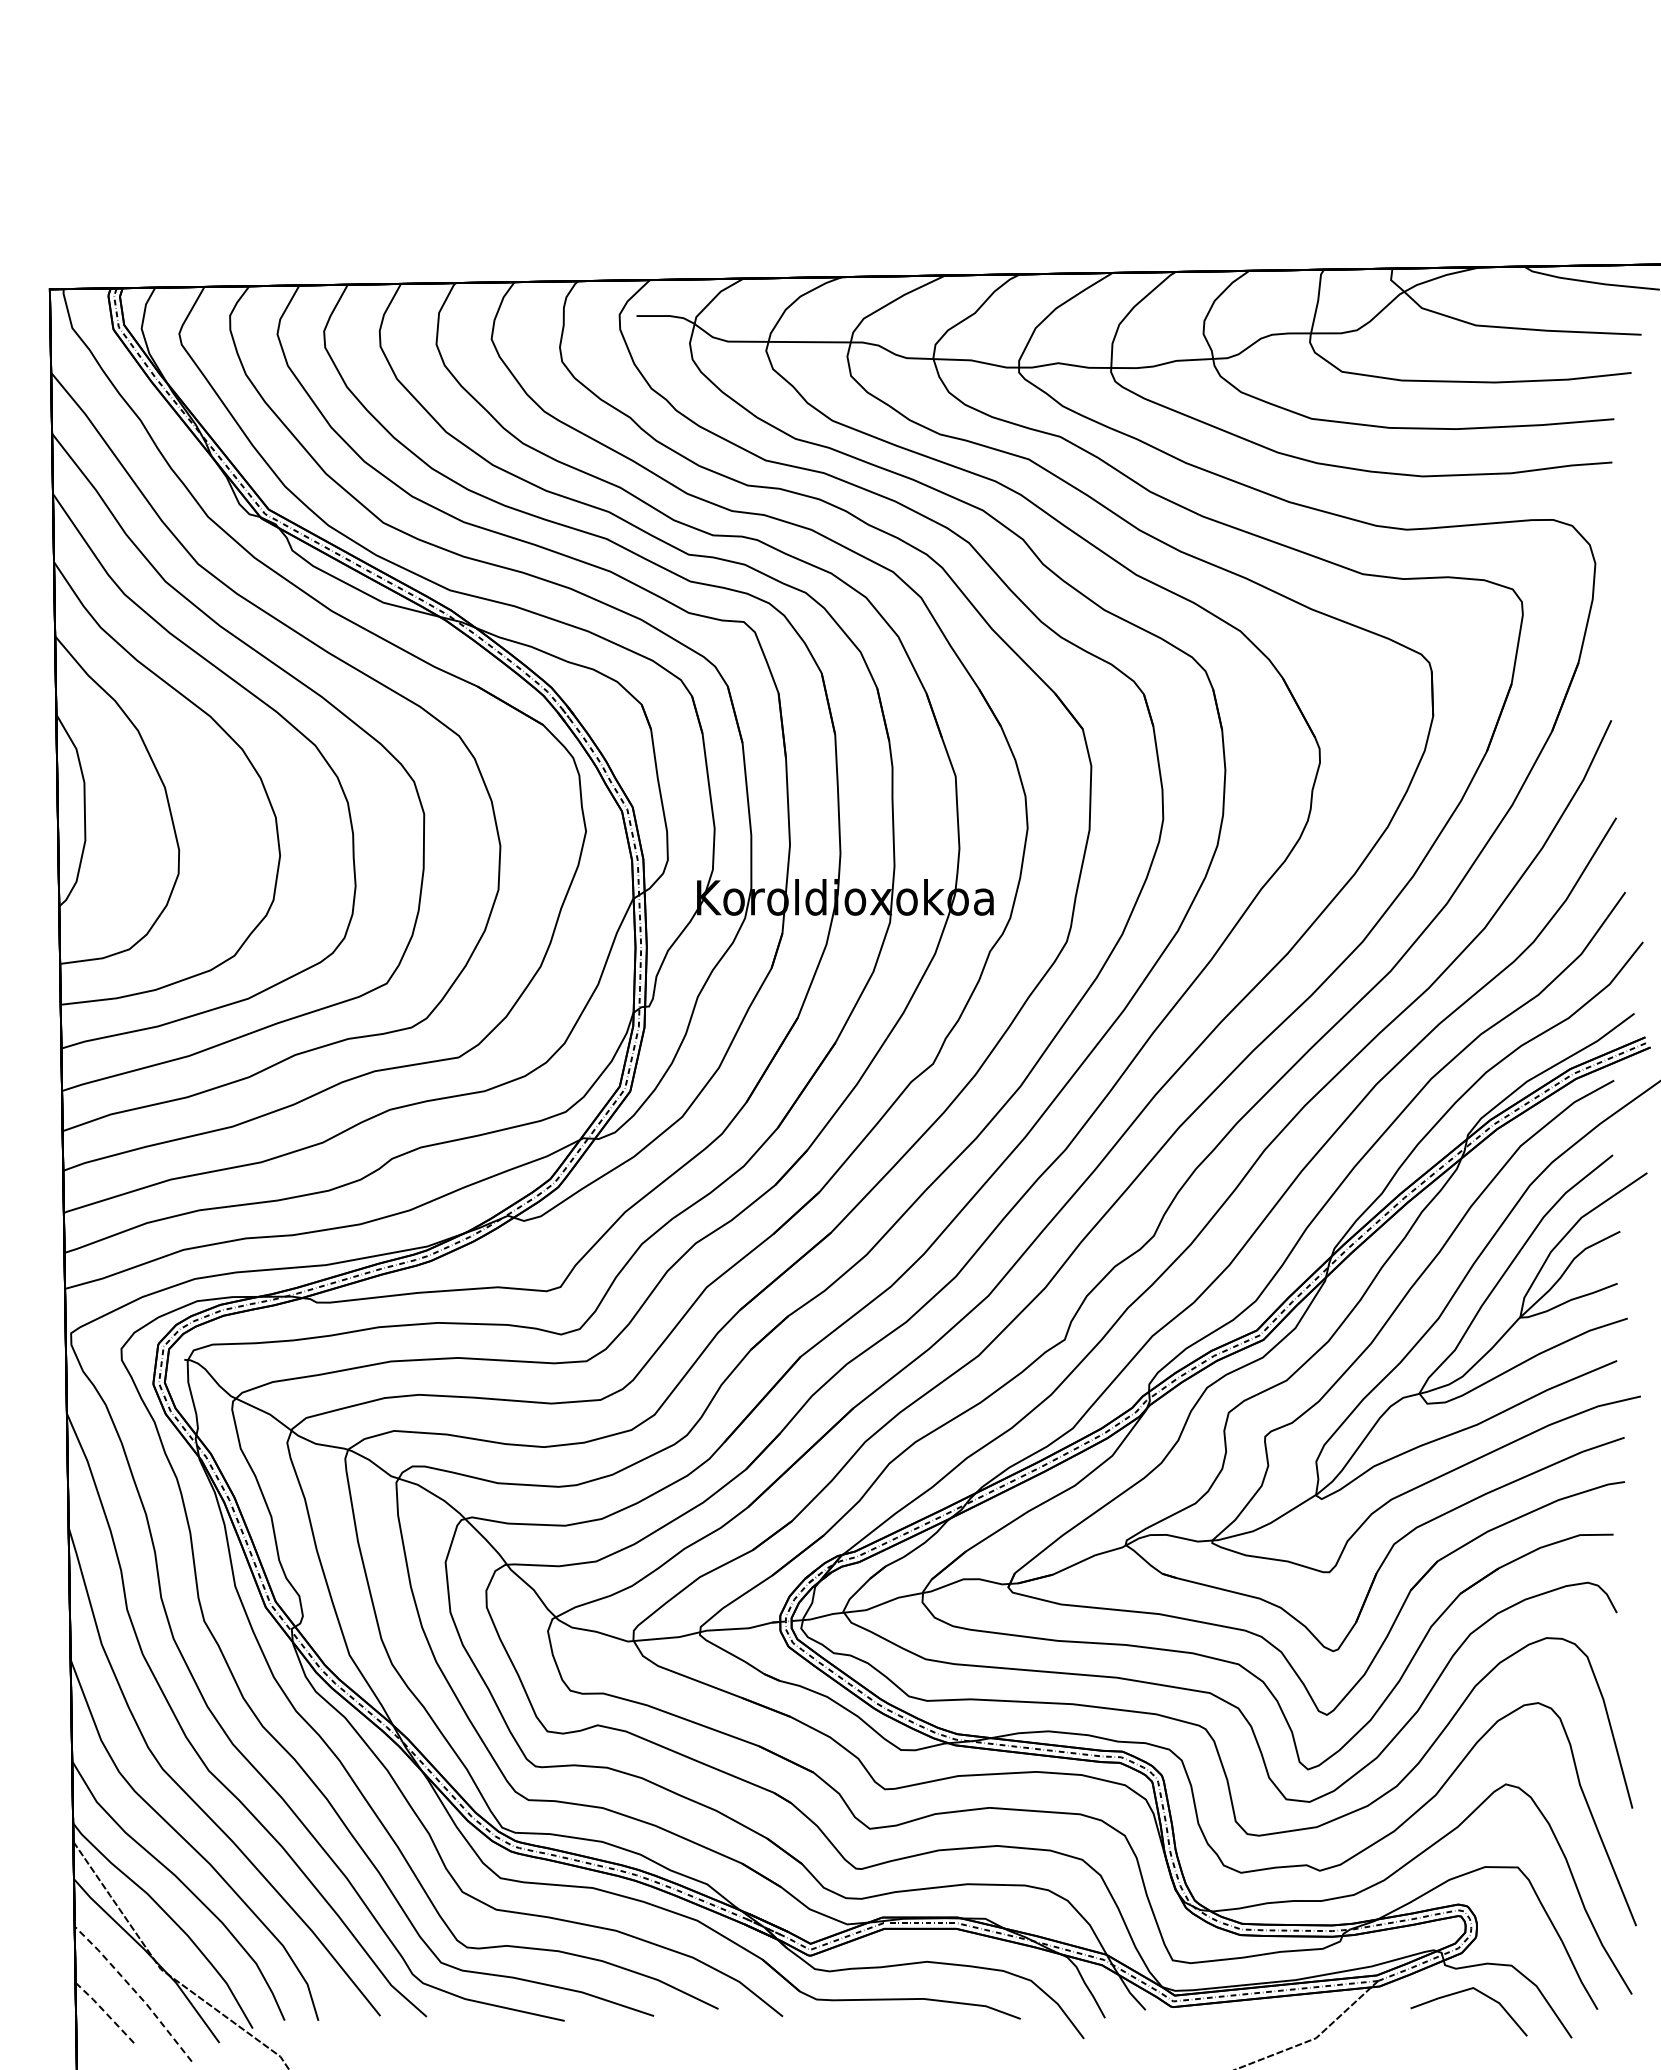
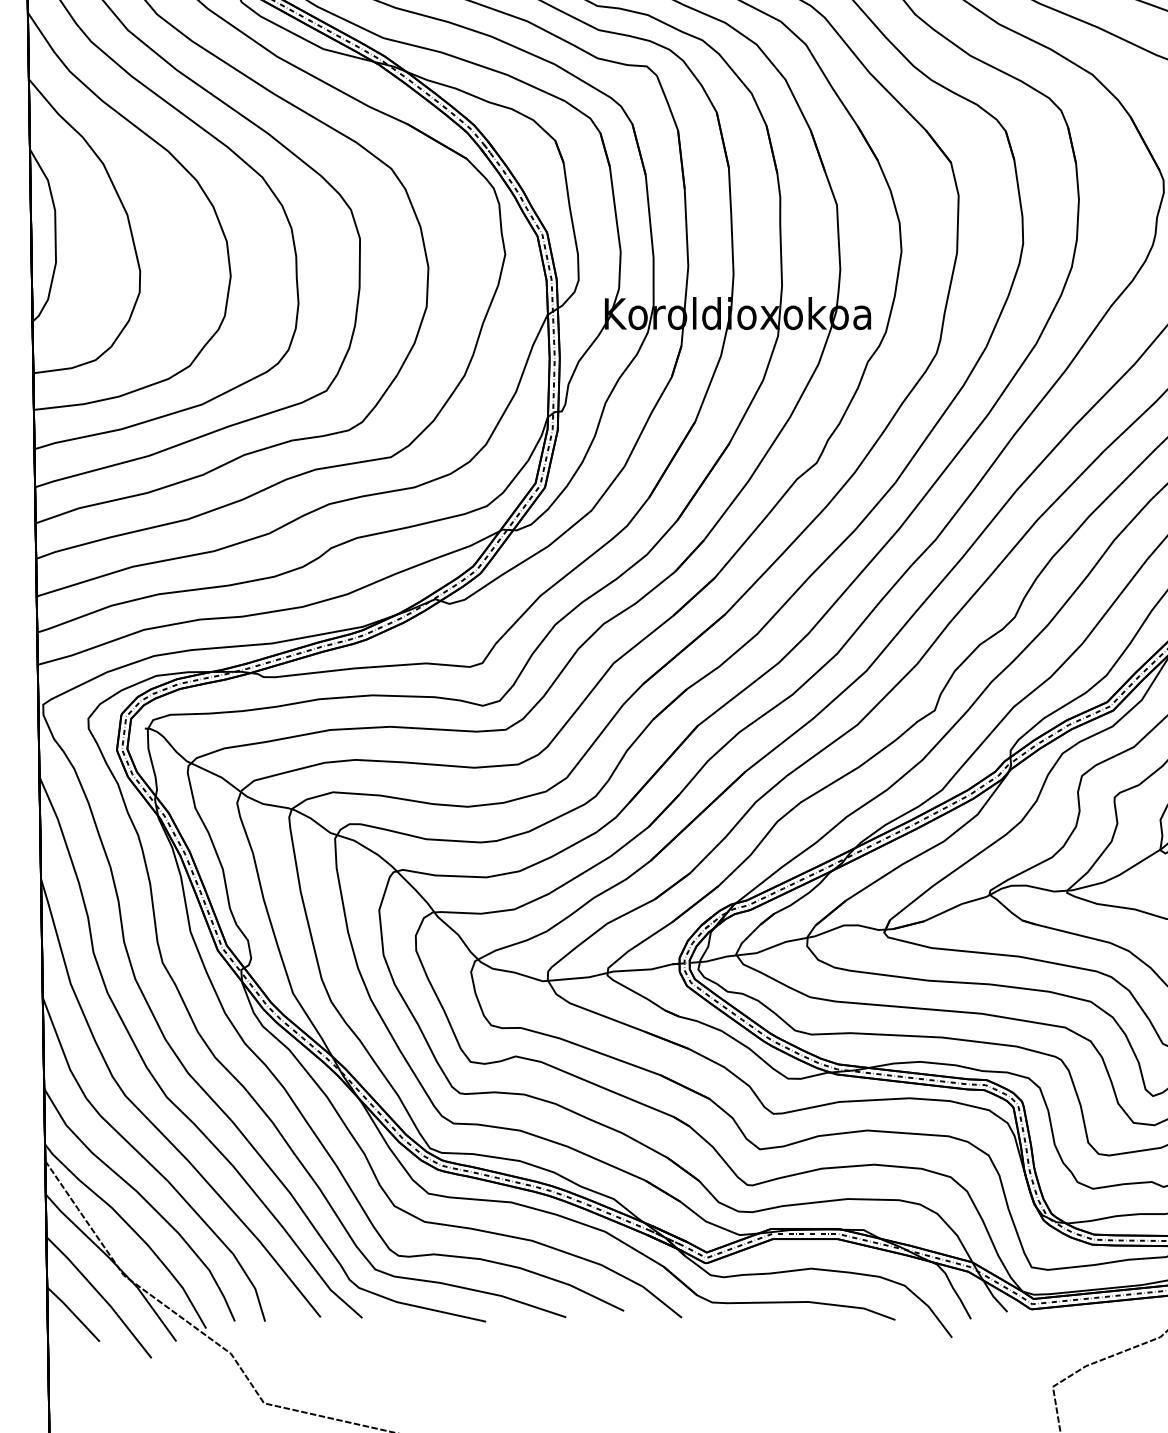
line: (135, 1991) -> (101, 1295), dashed -> solid
line: (104, 2011) -> (73, 1313), dashed -> solid

